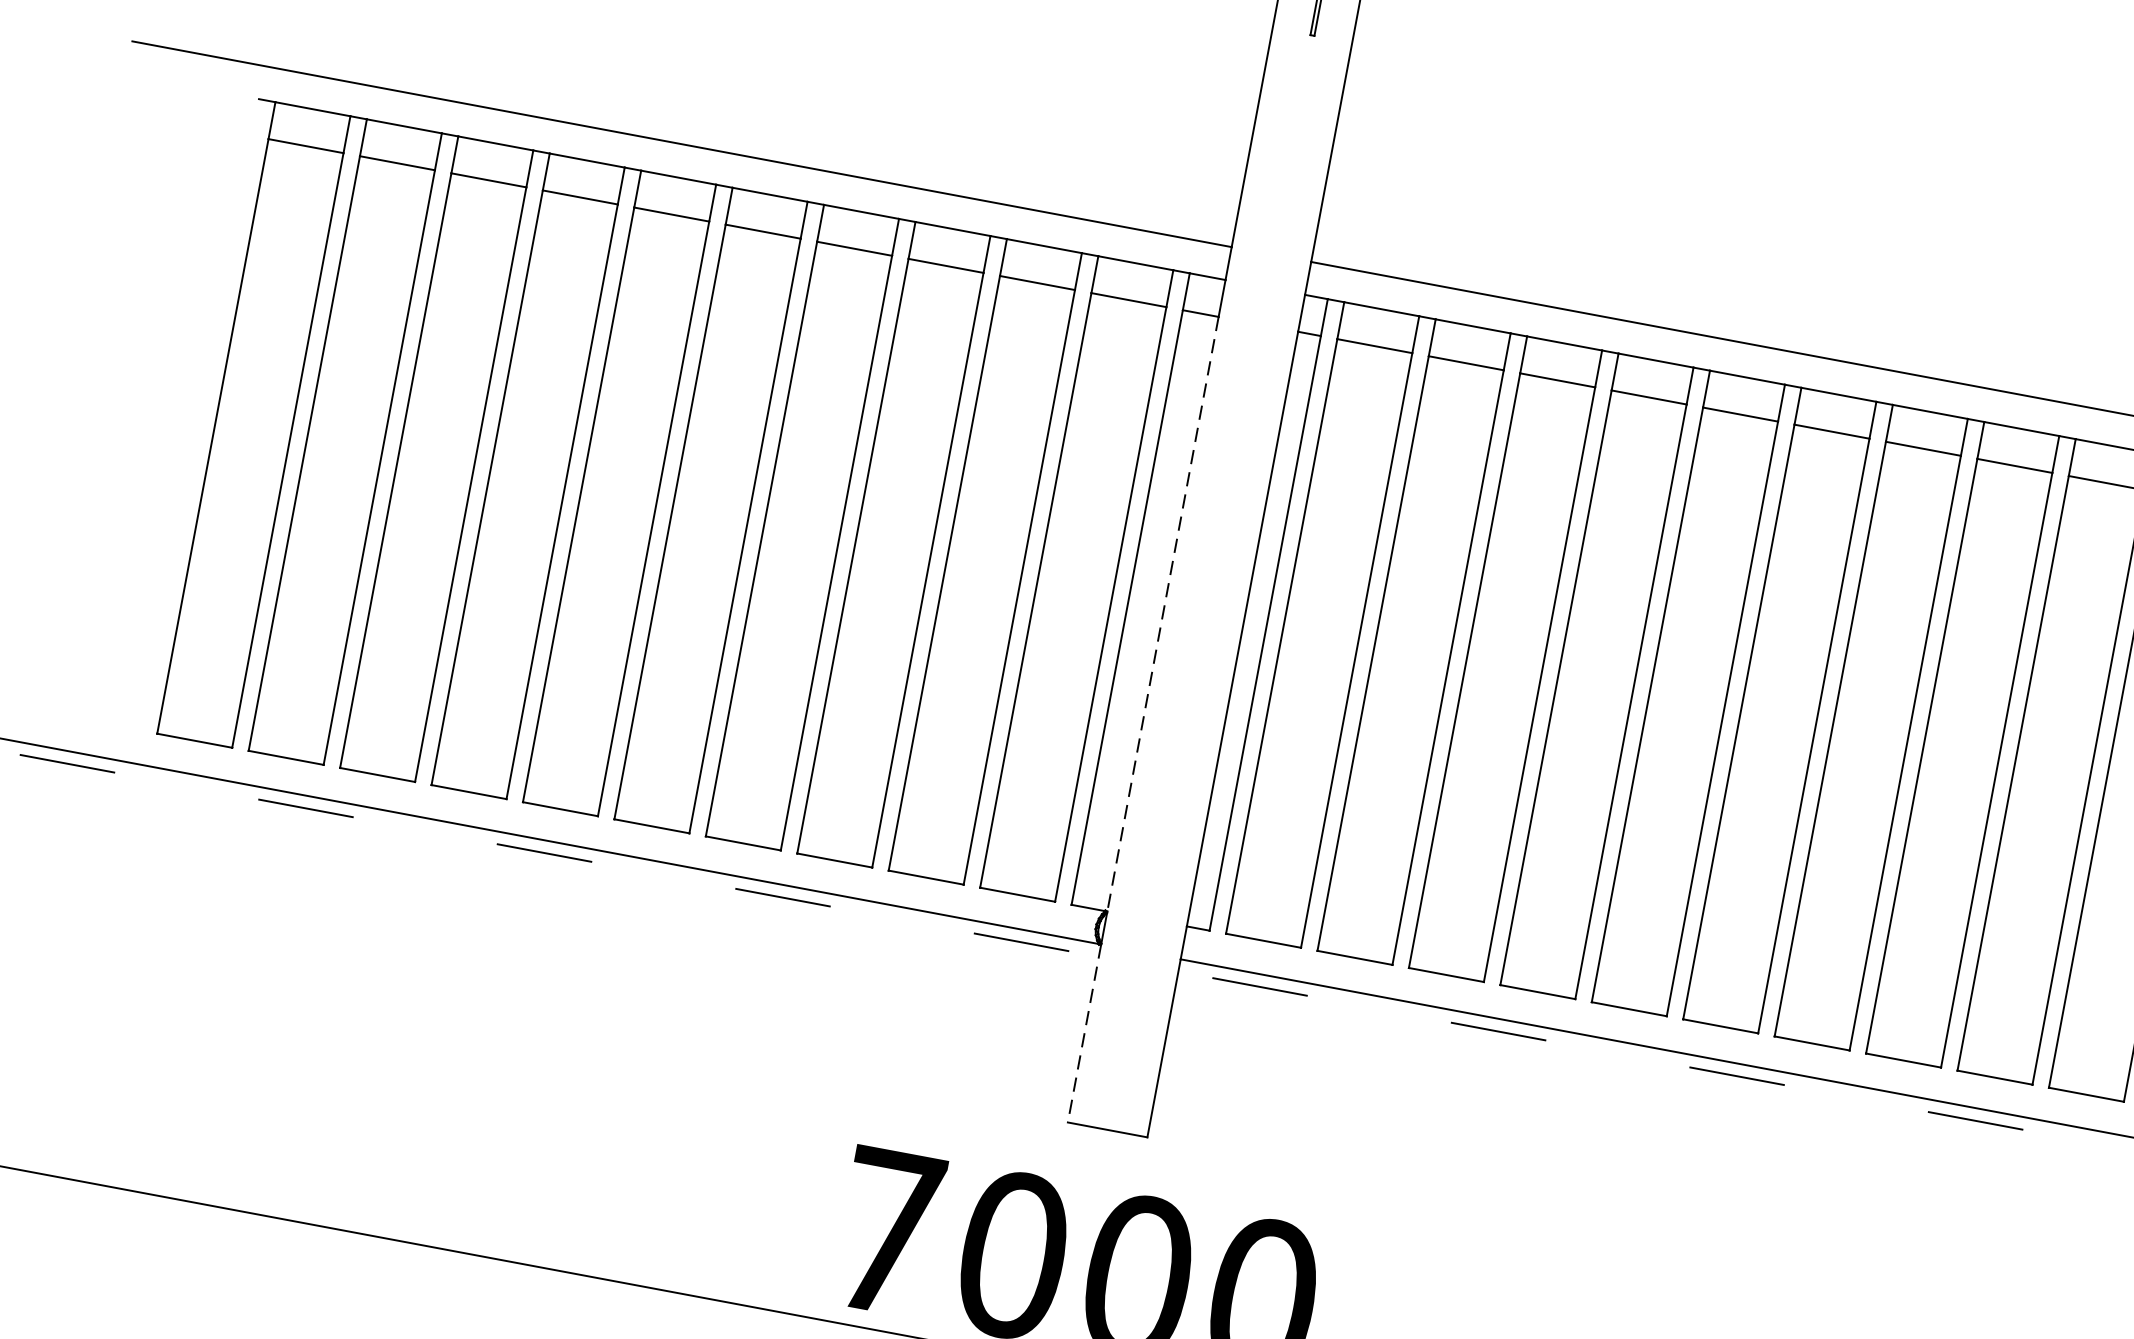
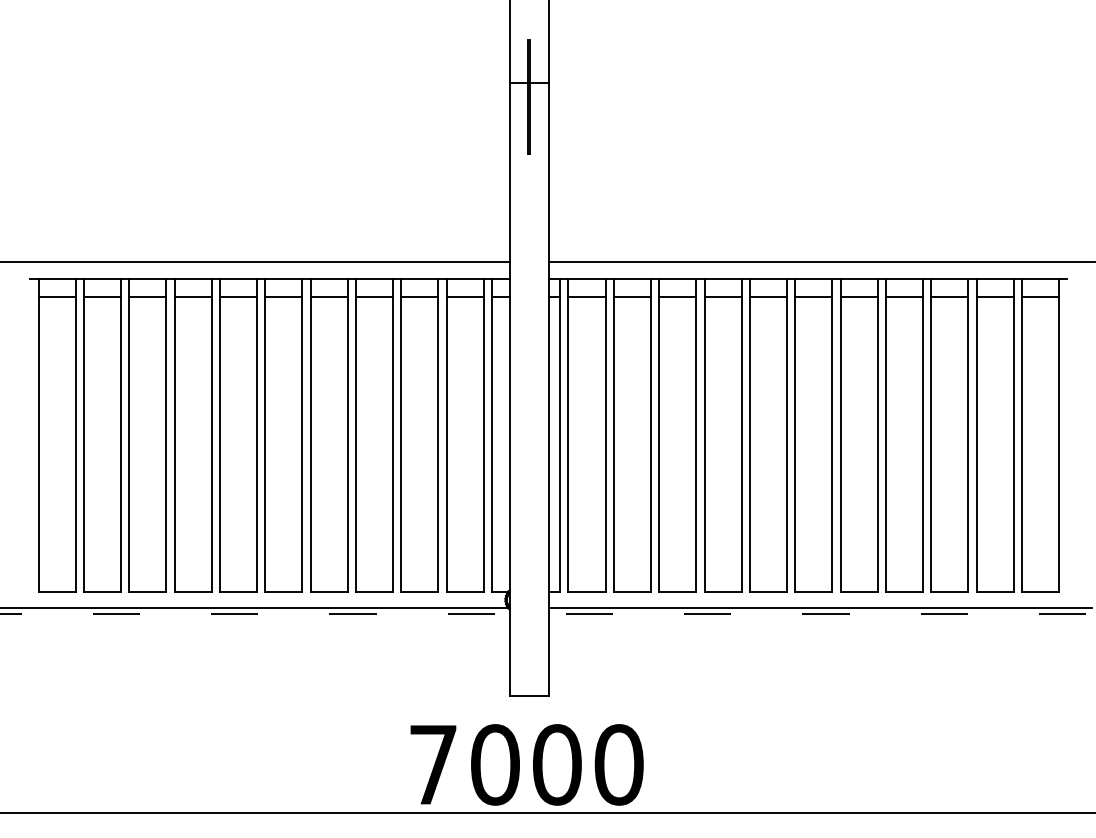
line: (1162, 614) -> (509, 444), dashed -> solid
line: (1084, 1034) -> (509, 652), dashed -> solid

